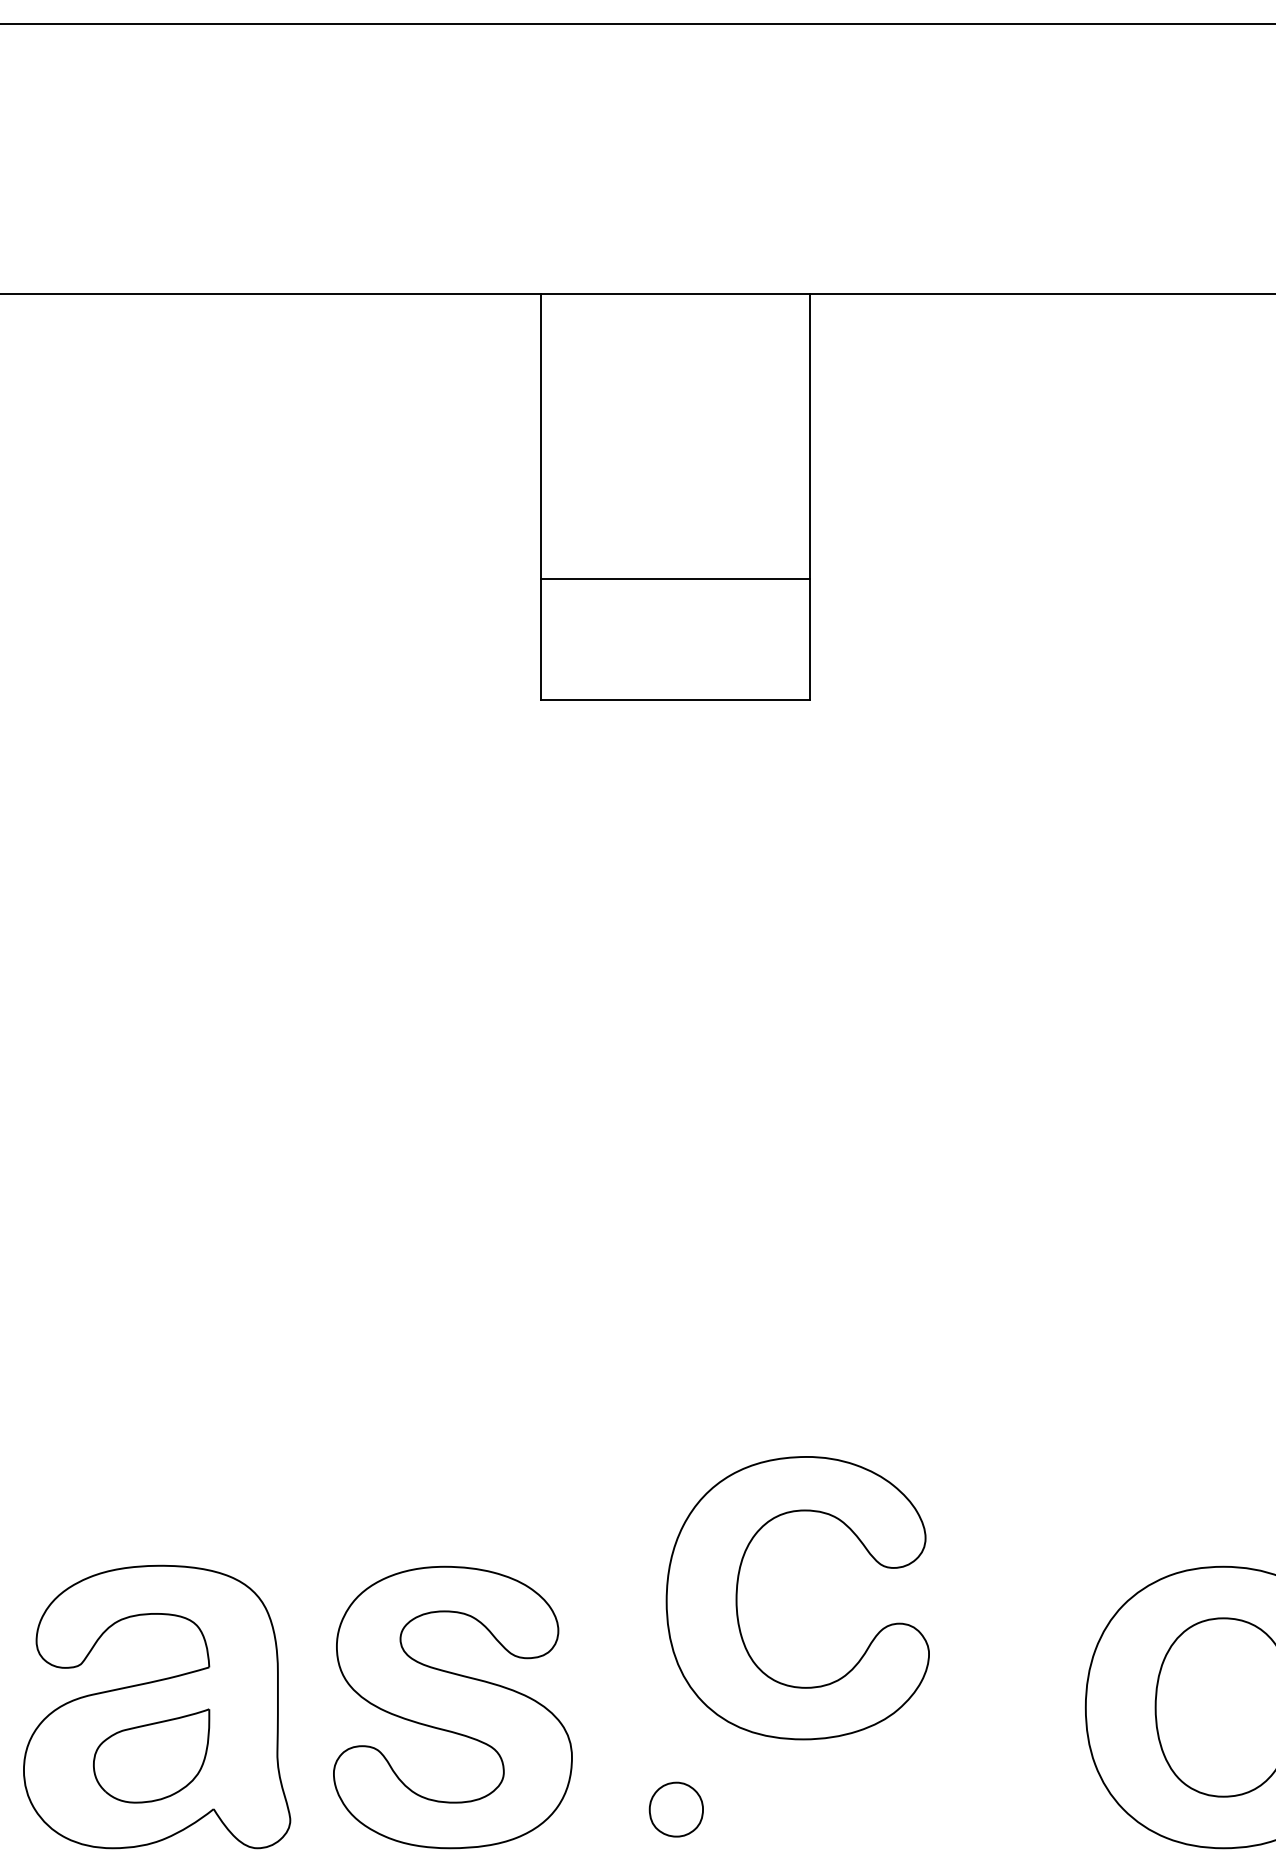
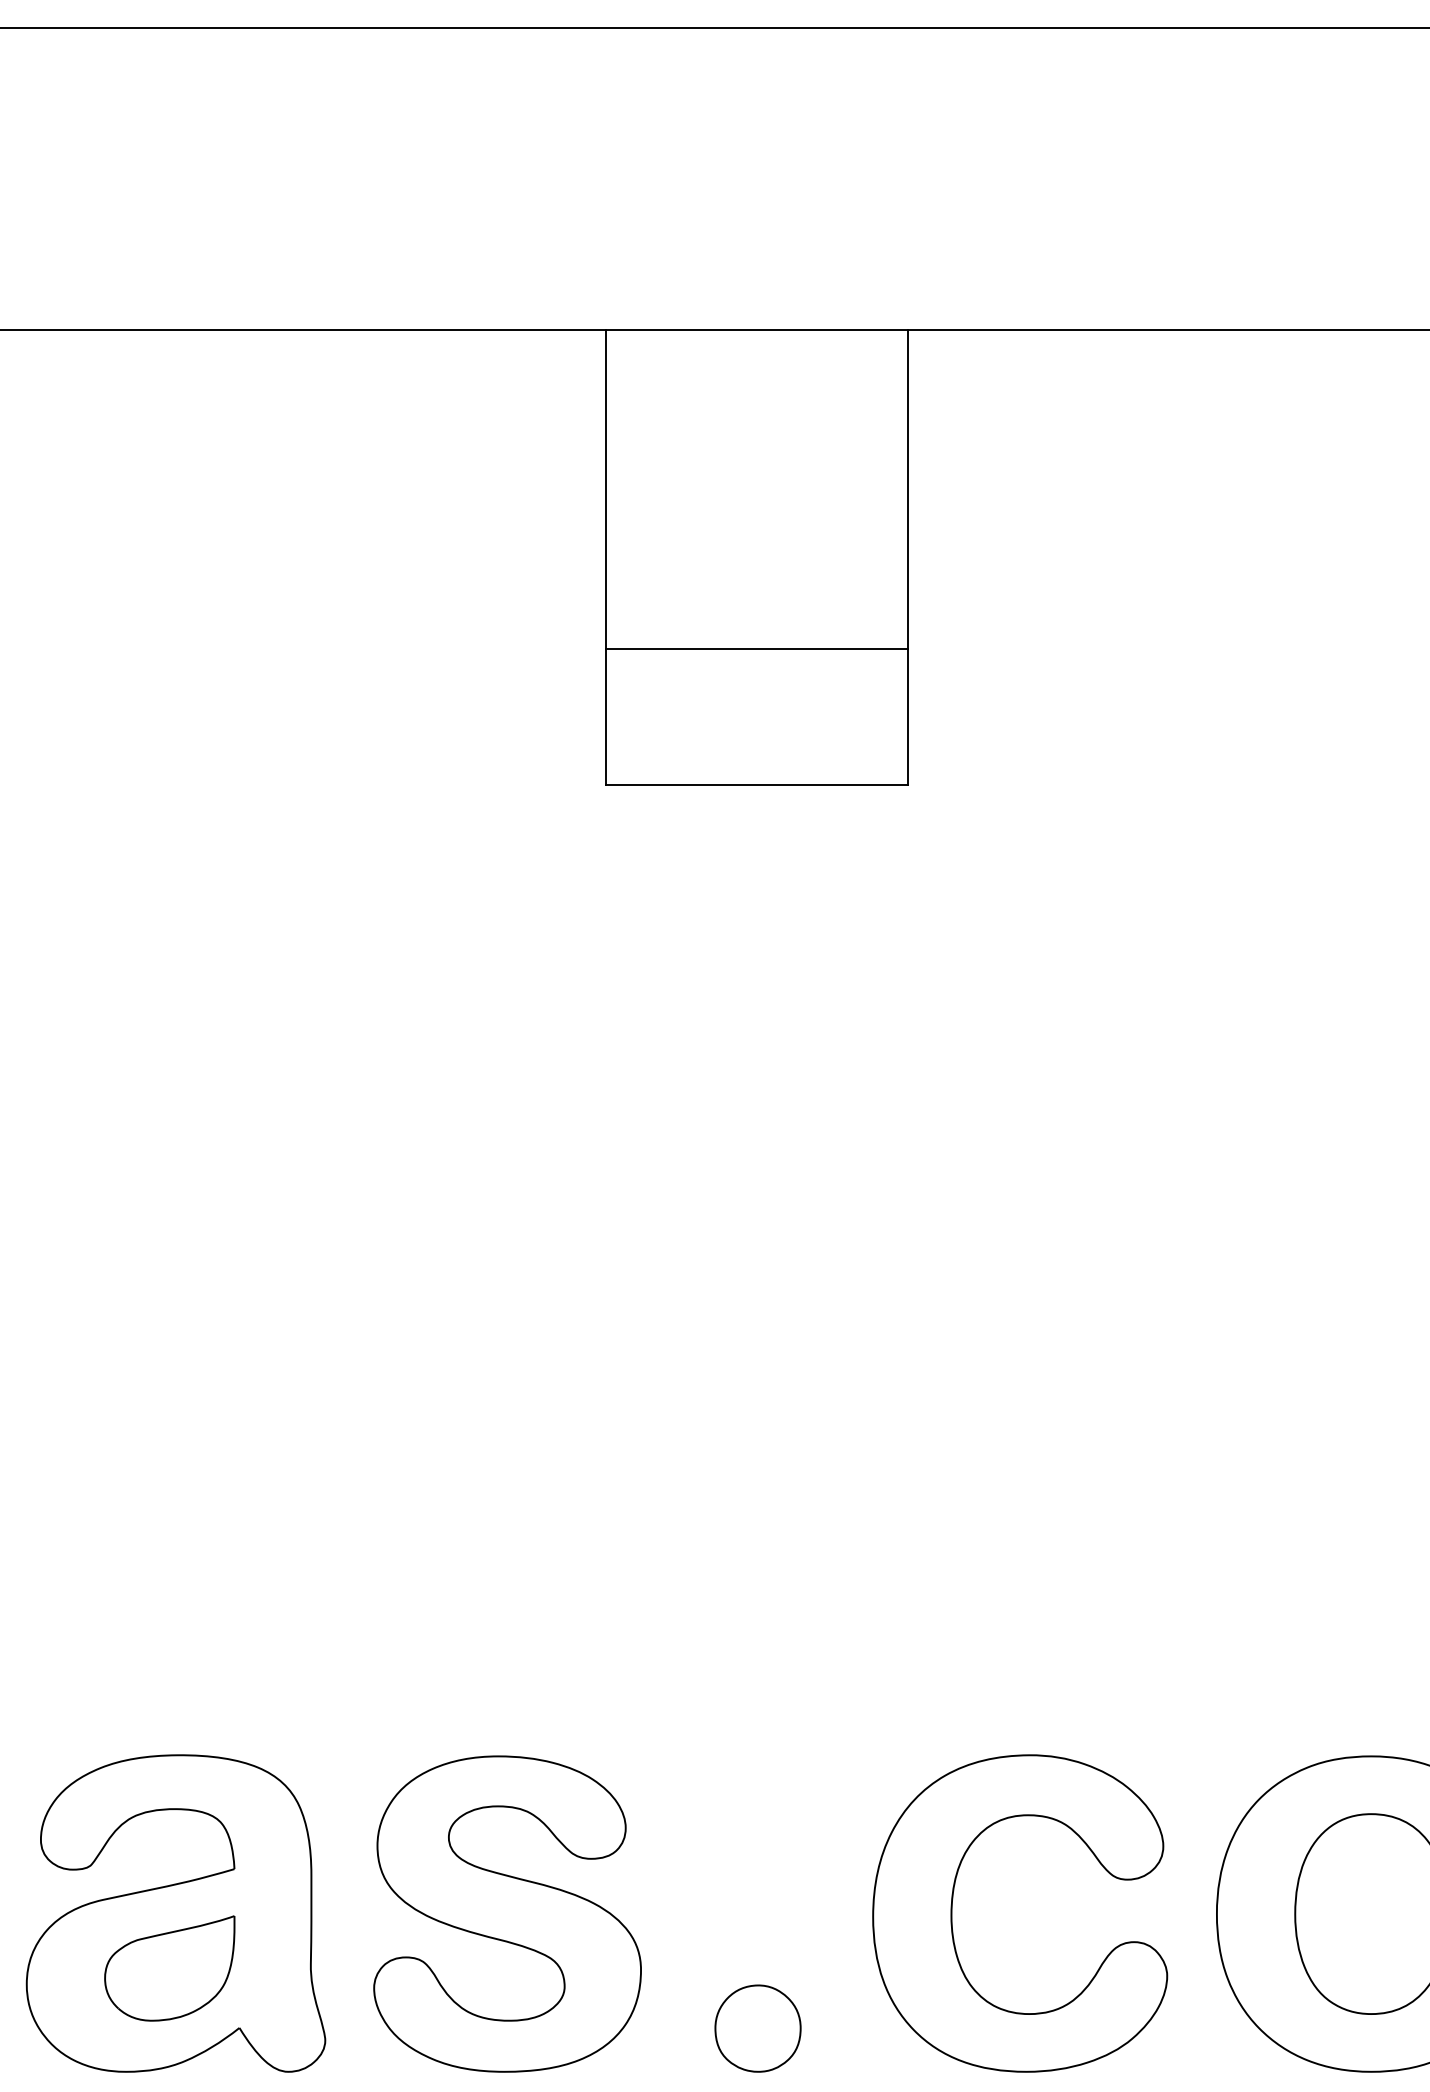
part: (737, 1598) -> (952, 1913), moved
part: (675, 1809) -> (757, 2028), size x1.43

